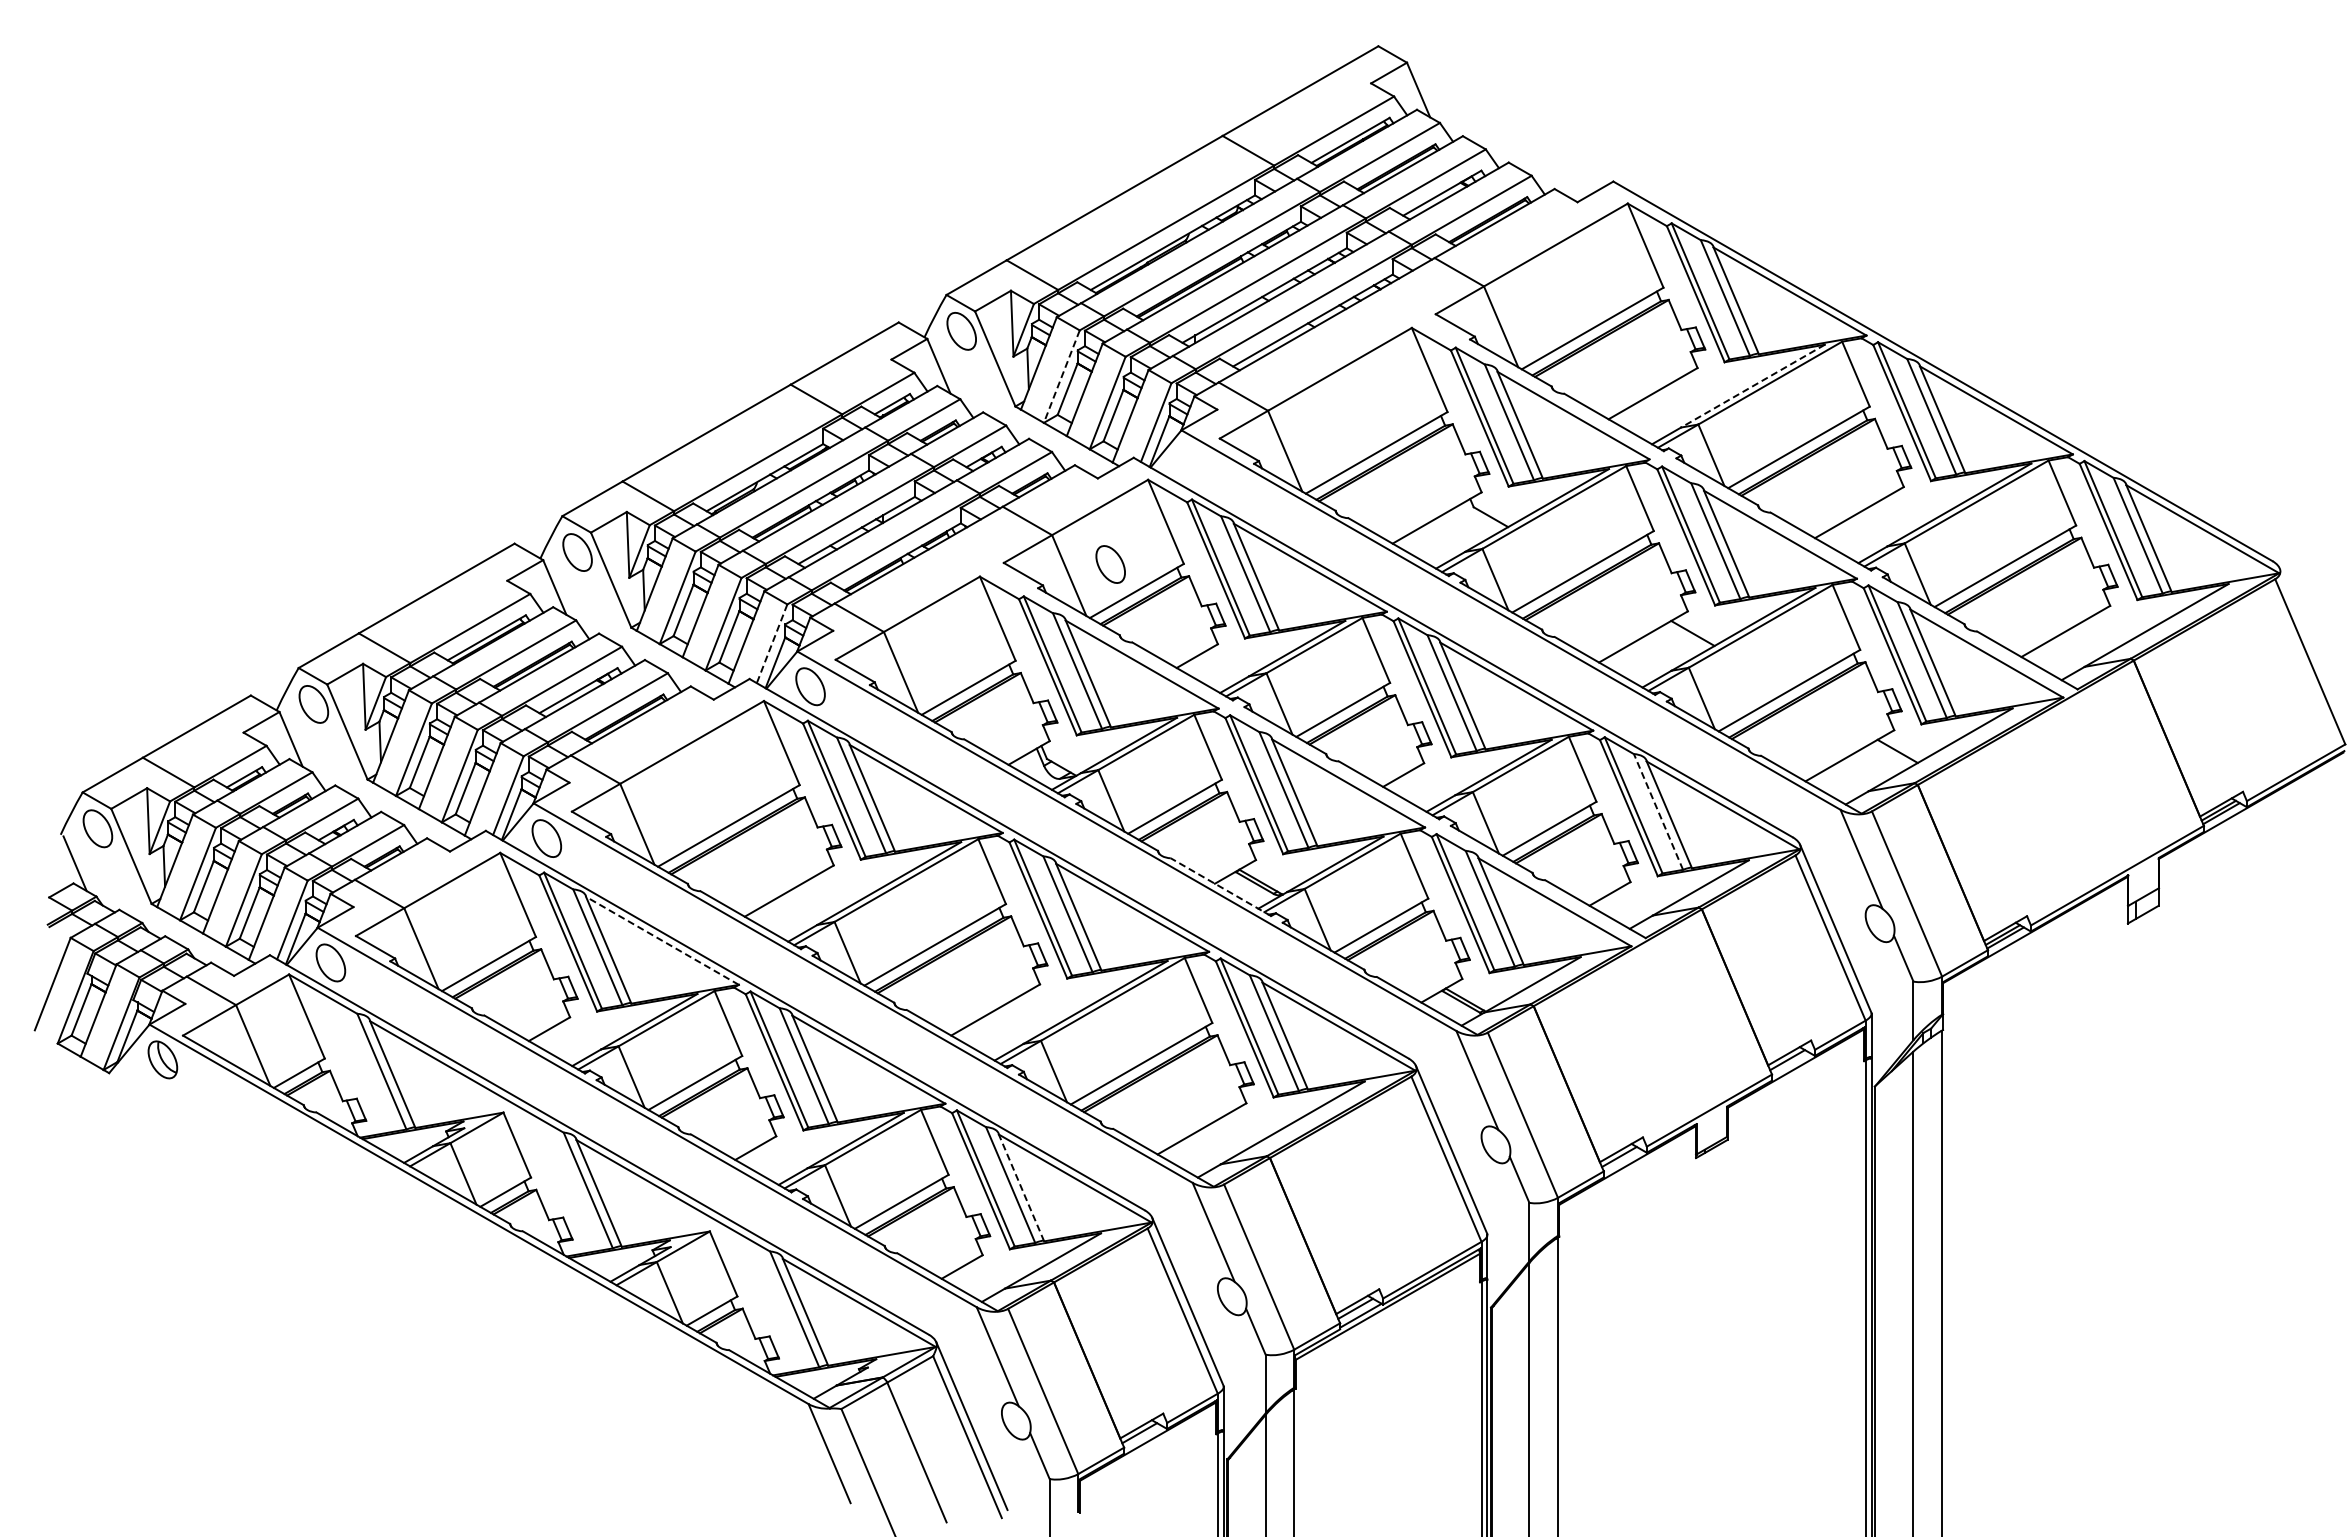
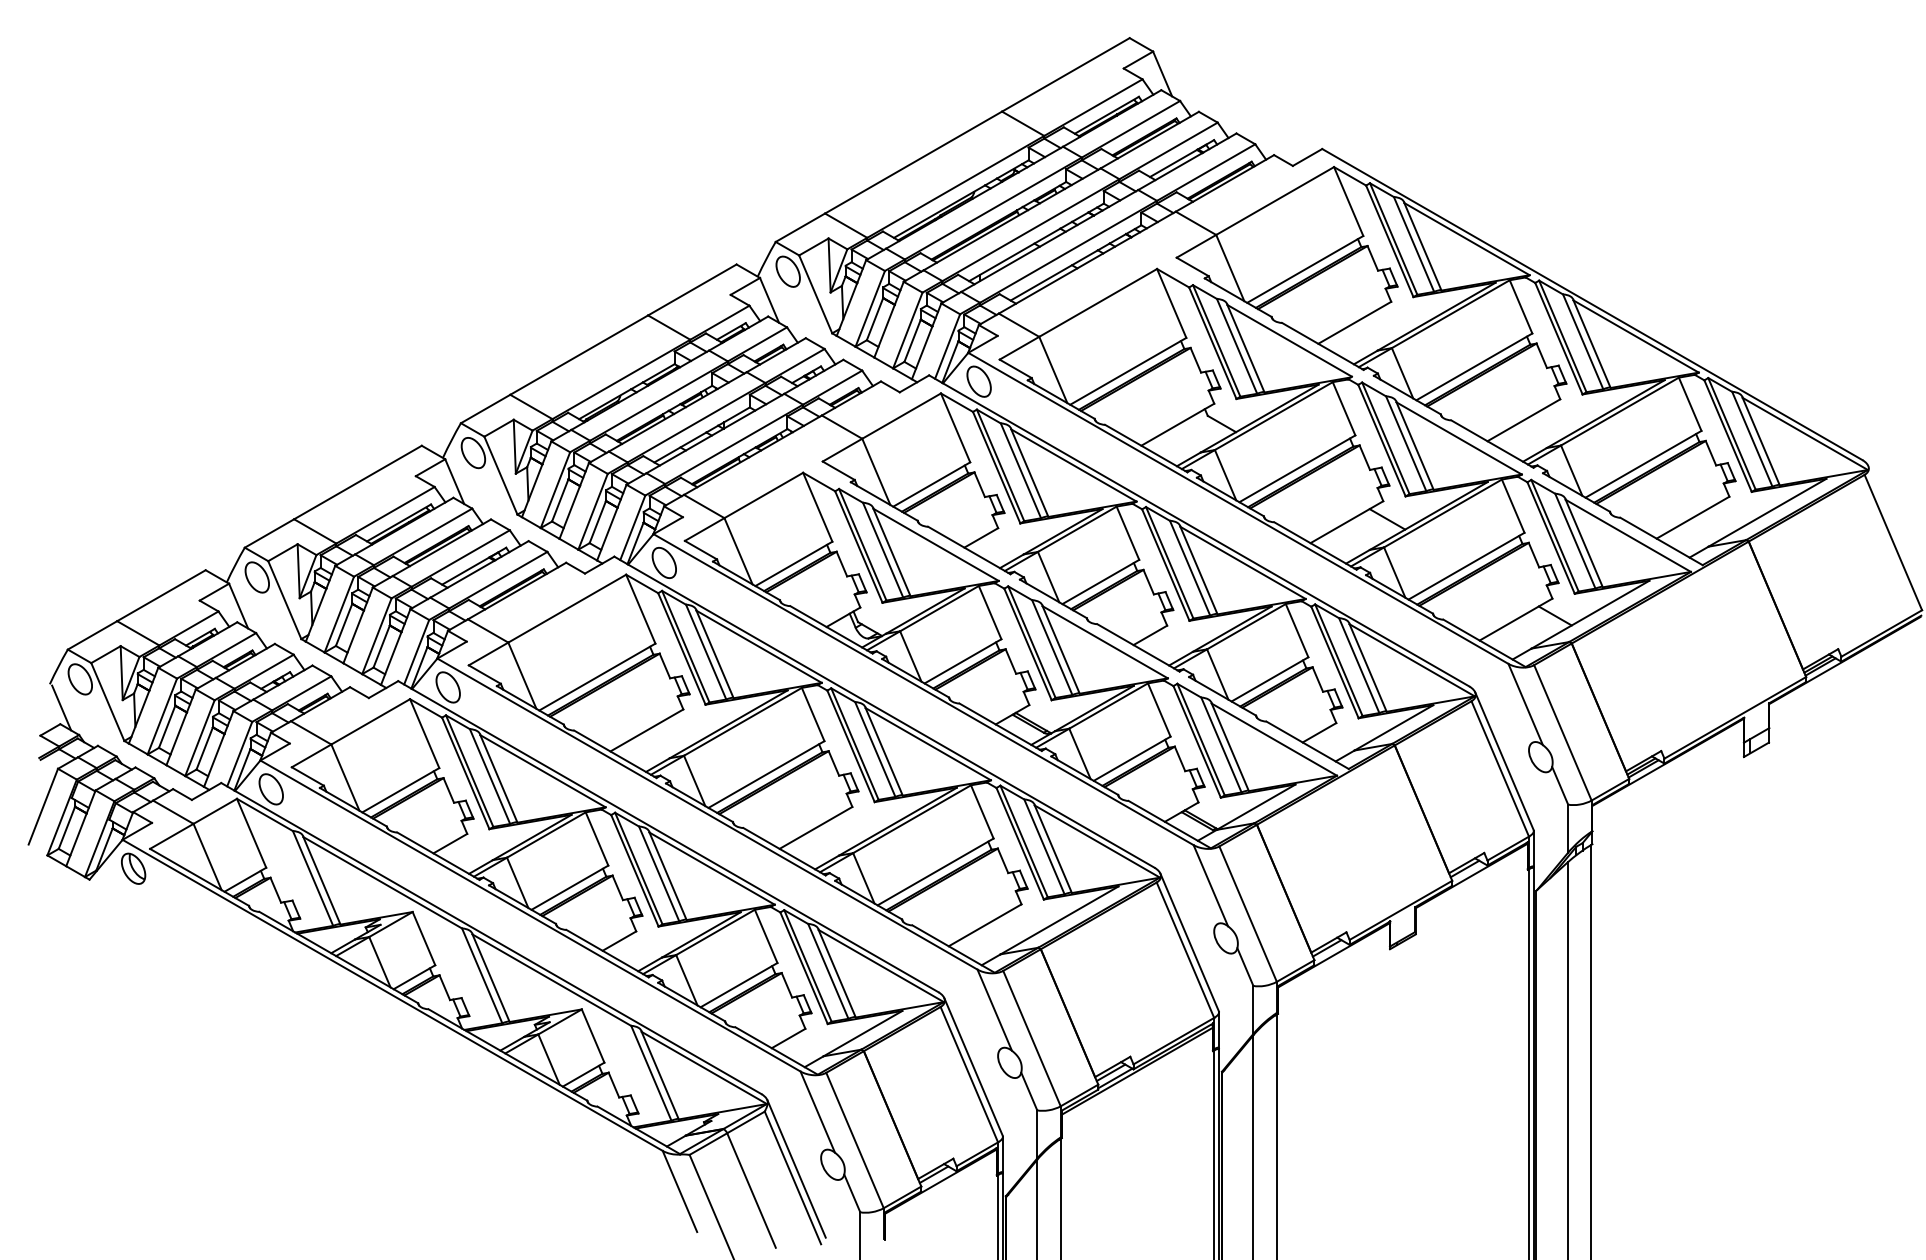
line: (1061, 376) -> (869, 308), dashed -> solid
line: (1753, 386) -> (1437, 316), dashed -> solid
part: (1110, 564) -> (978, 381), moved
line: (771, 644) -> (632, 528), dashed -> solid
line: (1658, 812) -> (1359, 666), dashed -> solid
line: (1220, 887) -> (1000, 727), dashed -> solid
line: (662, 940) -> (543, 770), dashed -> solid
line: (1021, 1187) -> (837, 973), dashed -> solid

